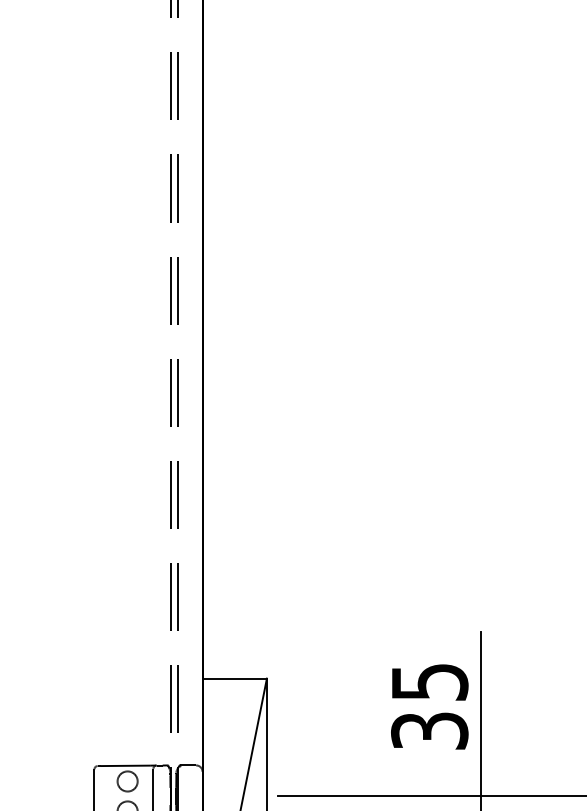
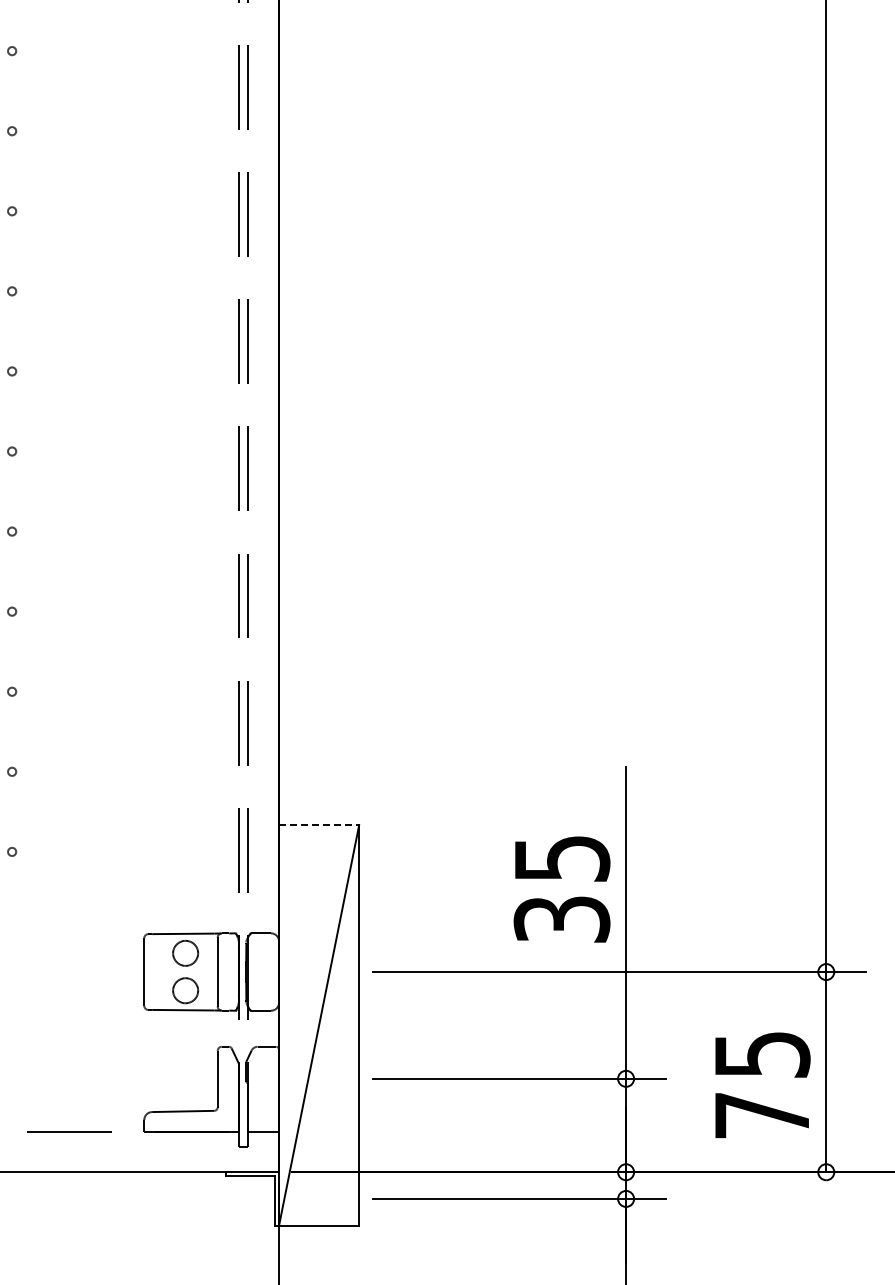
line: (235, 678) -> (319, 825), solid -> dashed
text: (429, 706) -> (561, 889), moved

